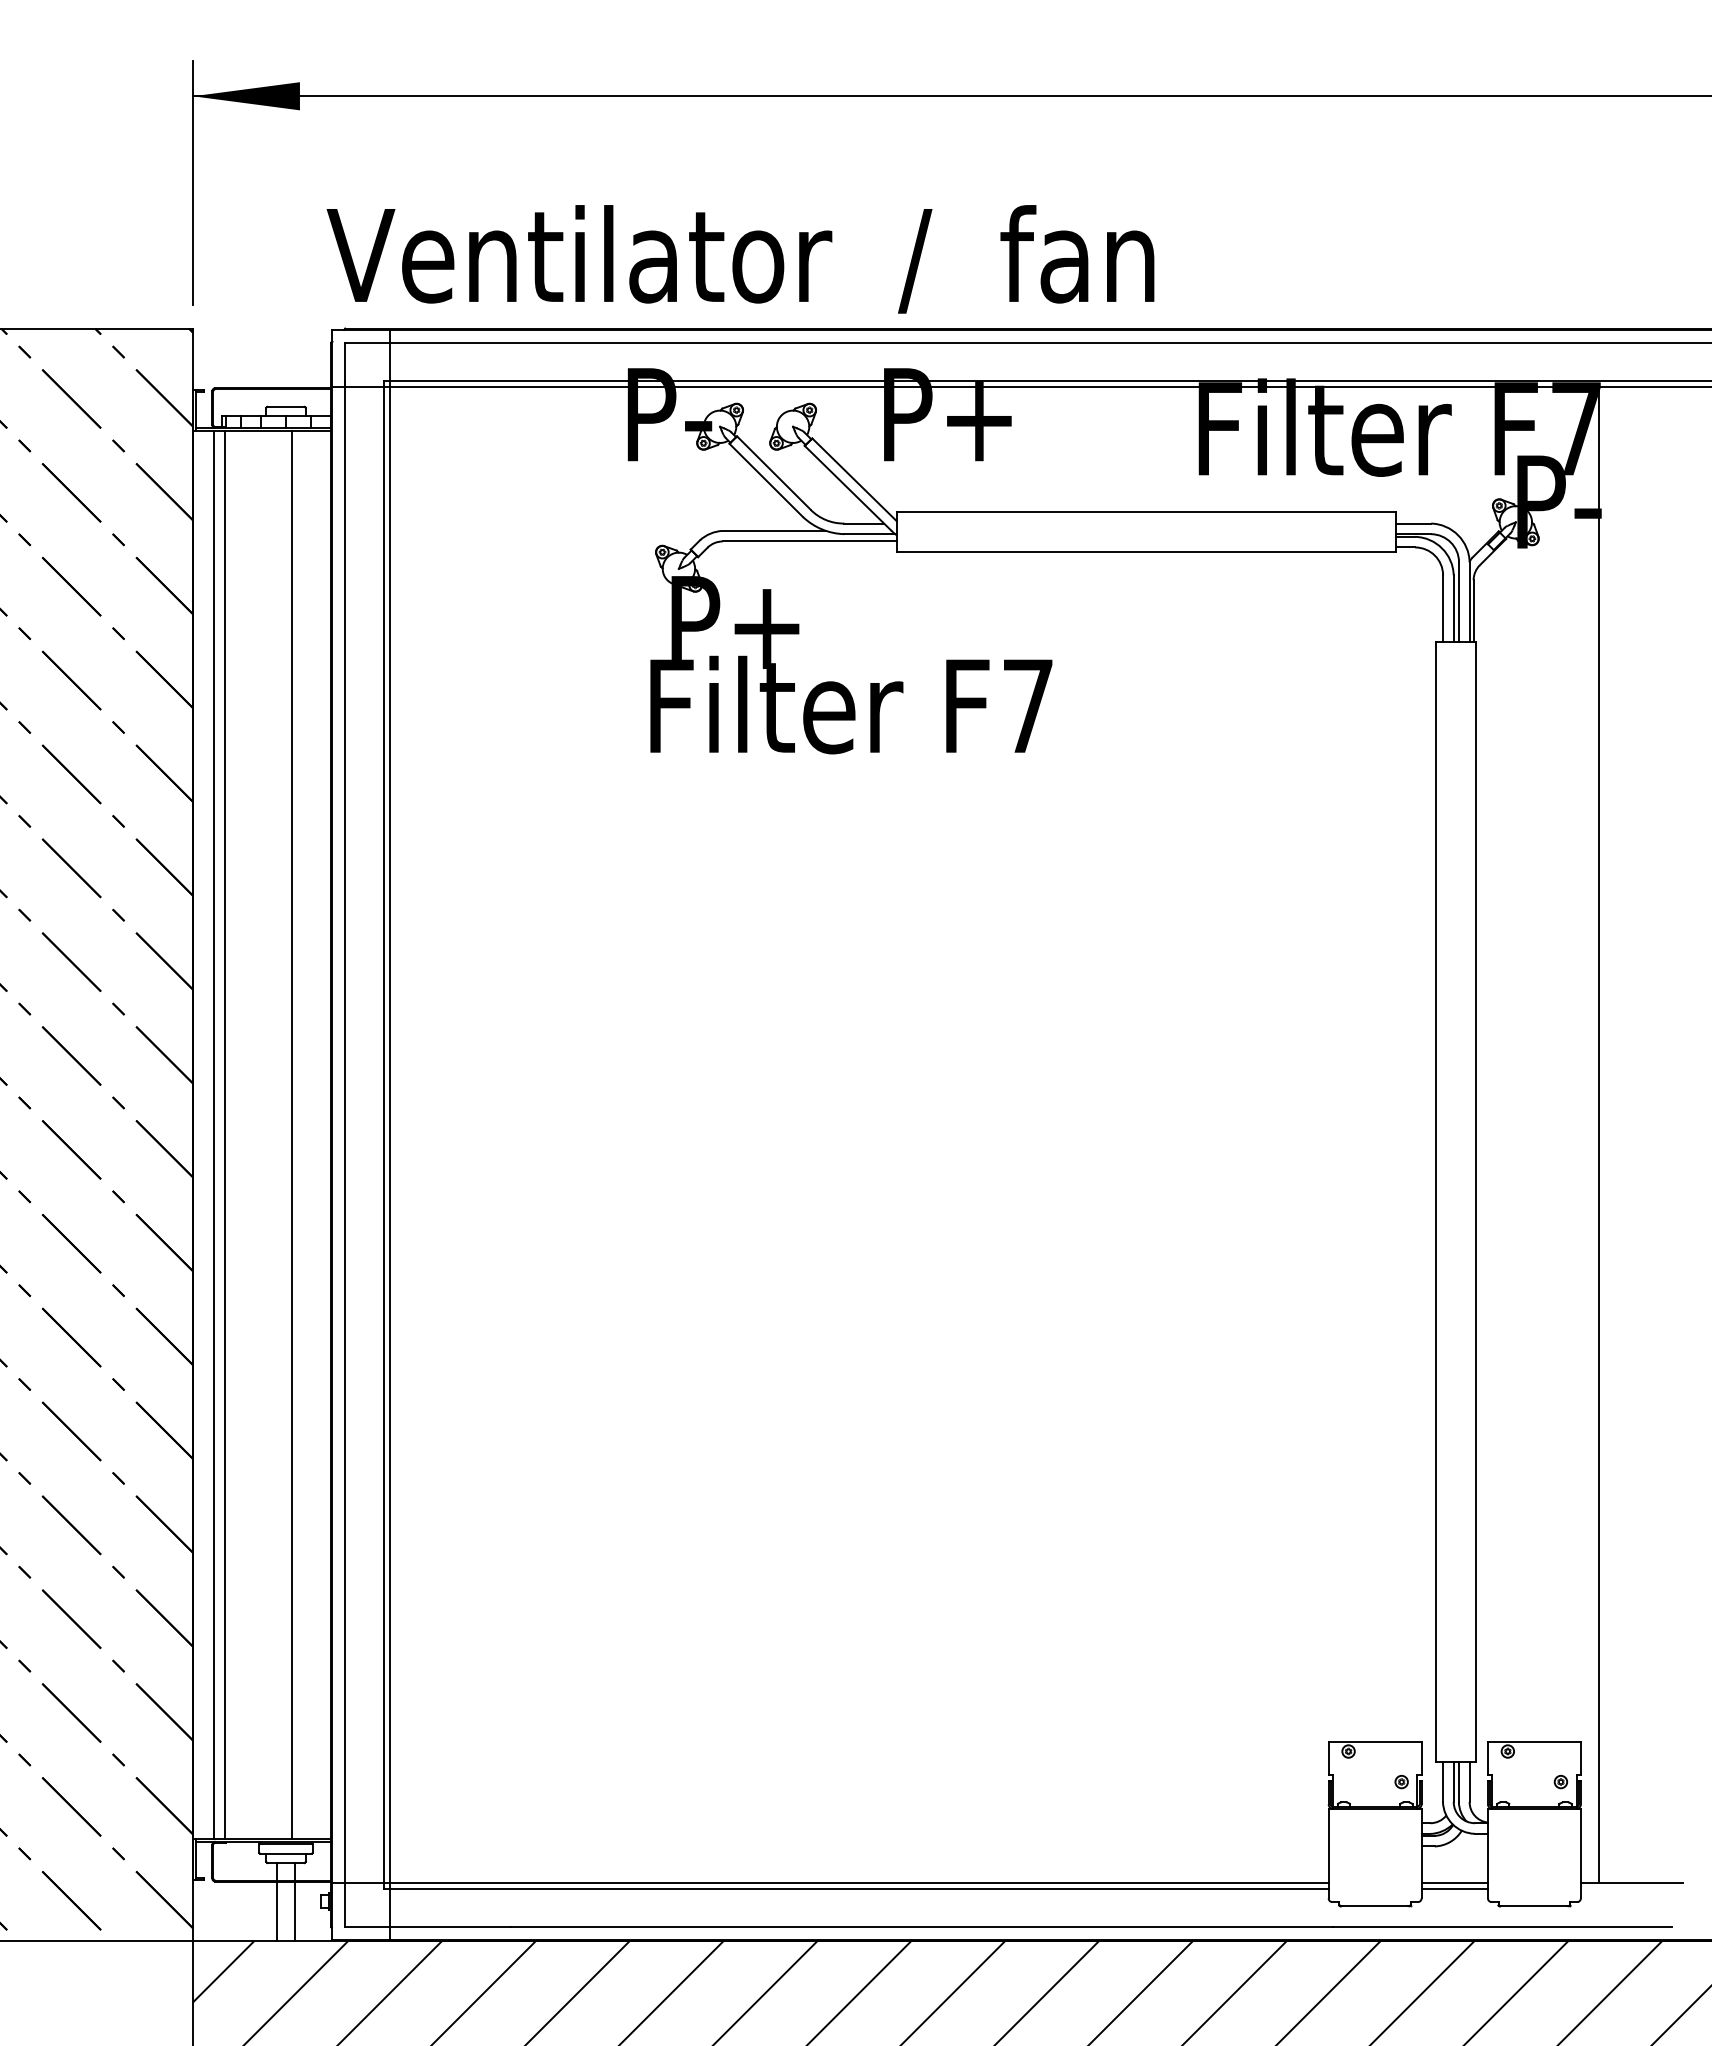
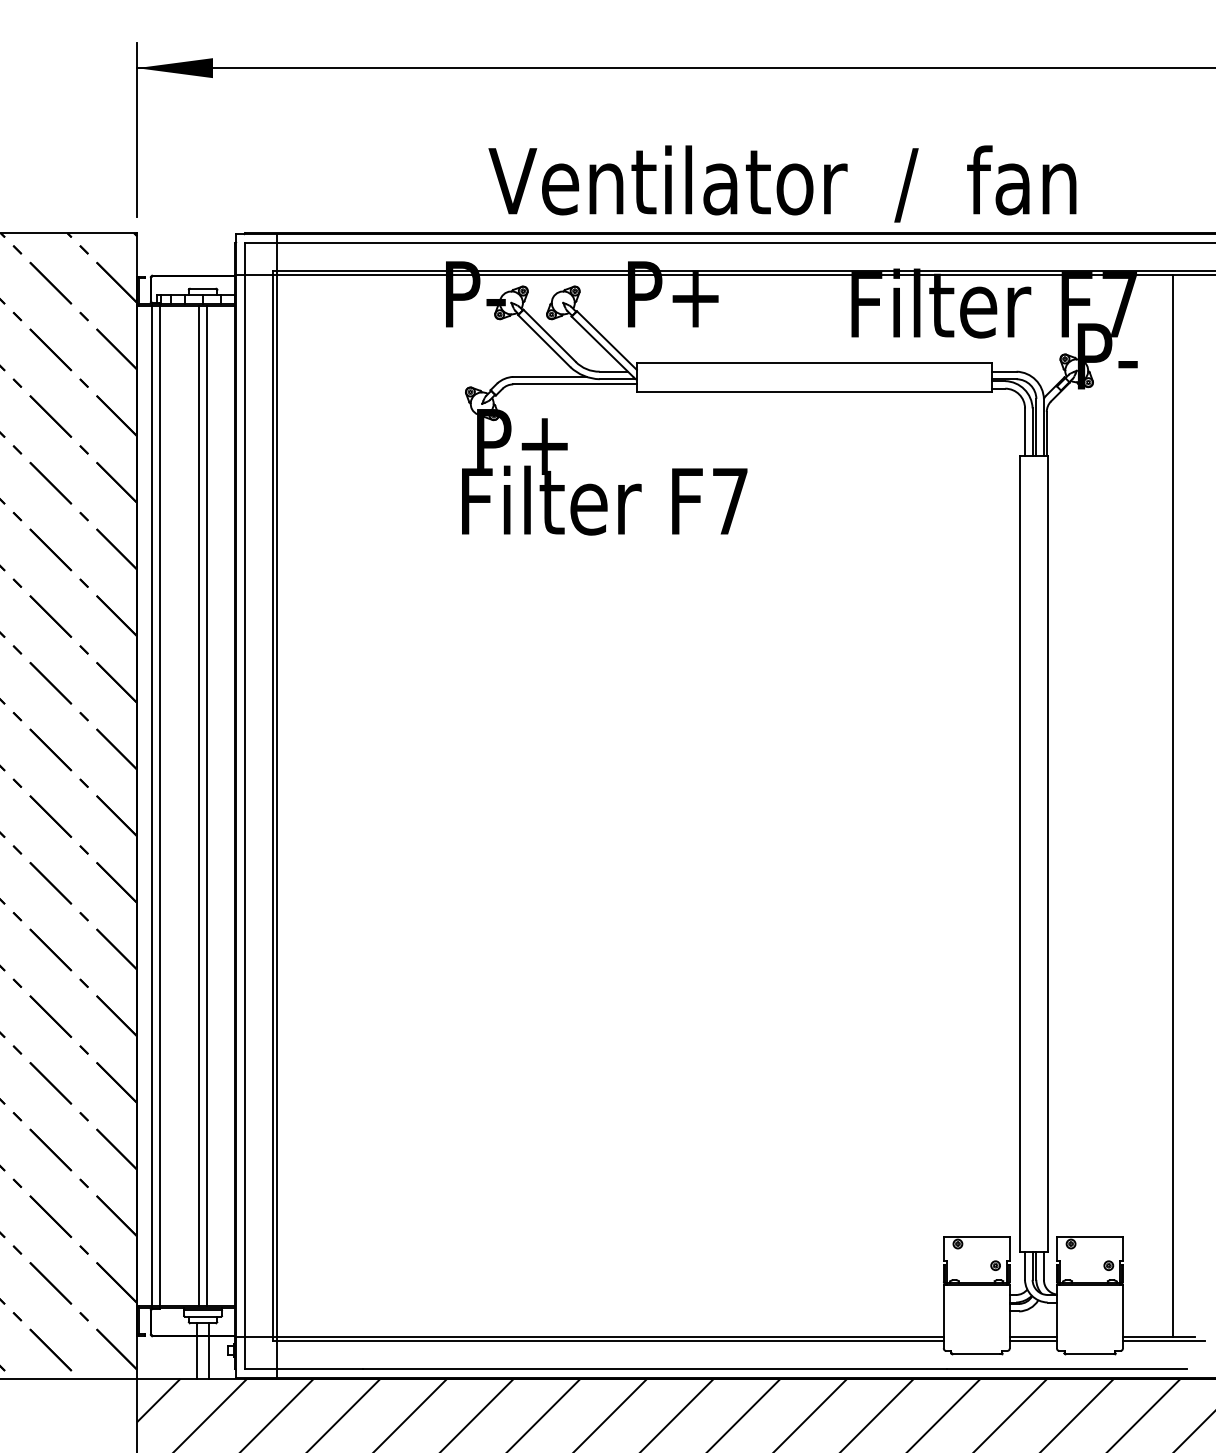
text: (740, 259) -> (782, 184), moved
line: (280, 1134) -> (199, 805), added
line: (1599, 1134) -> (1173, 805), moved
line: (1638, 1888) -> (1163, 1341), added

